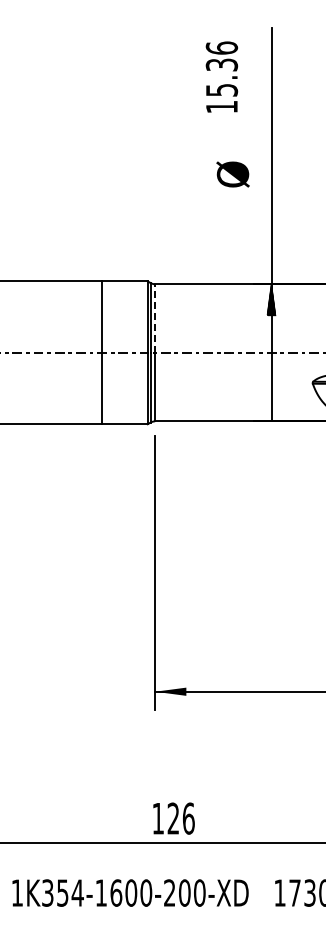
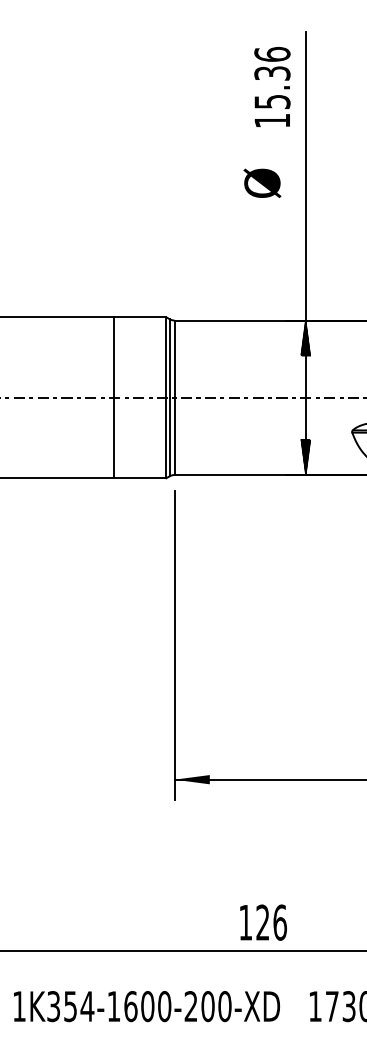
text: (221, 76) -> (271, 86), moved
text: (232, 174) -> (261, 183), moved
line: (155, 318) -> (175, 359), dashed -> solid
hatch: (271, 405) -> (305, 457), added
text: (173, 818) -> (262, 922), moved

